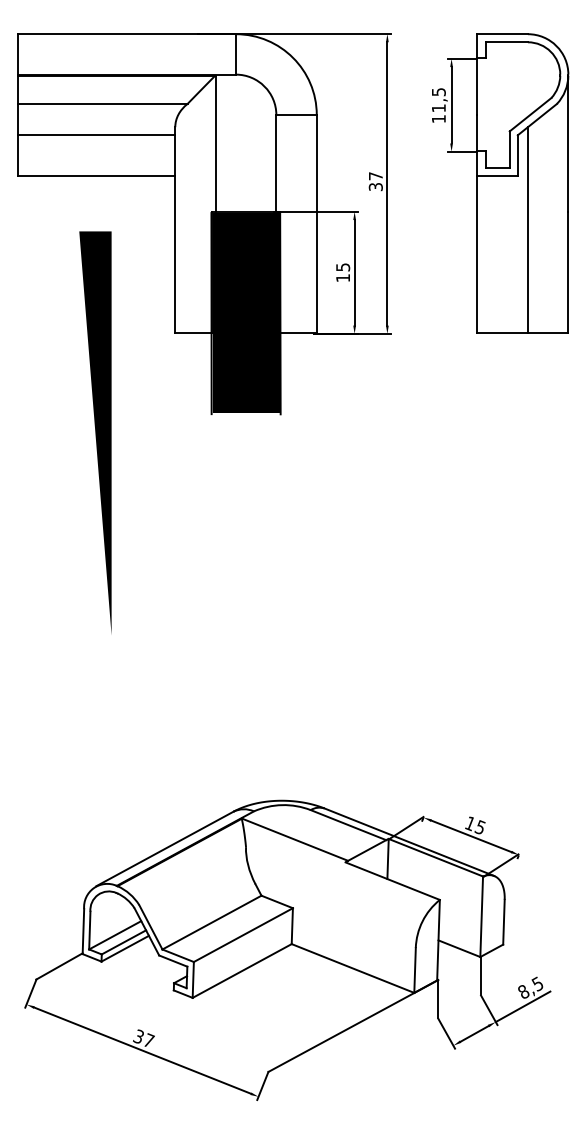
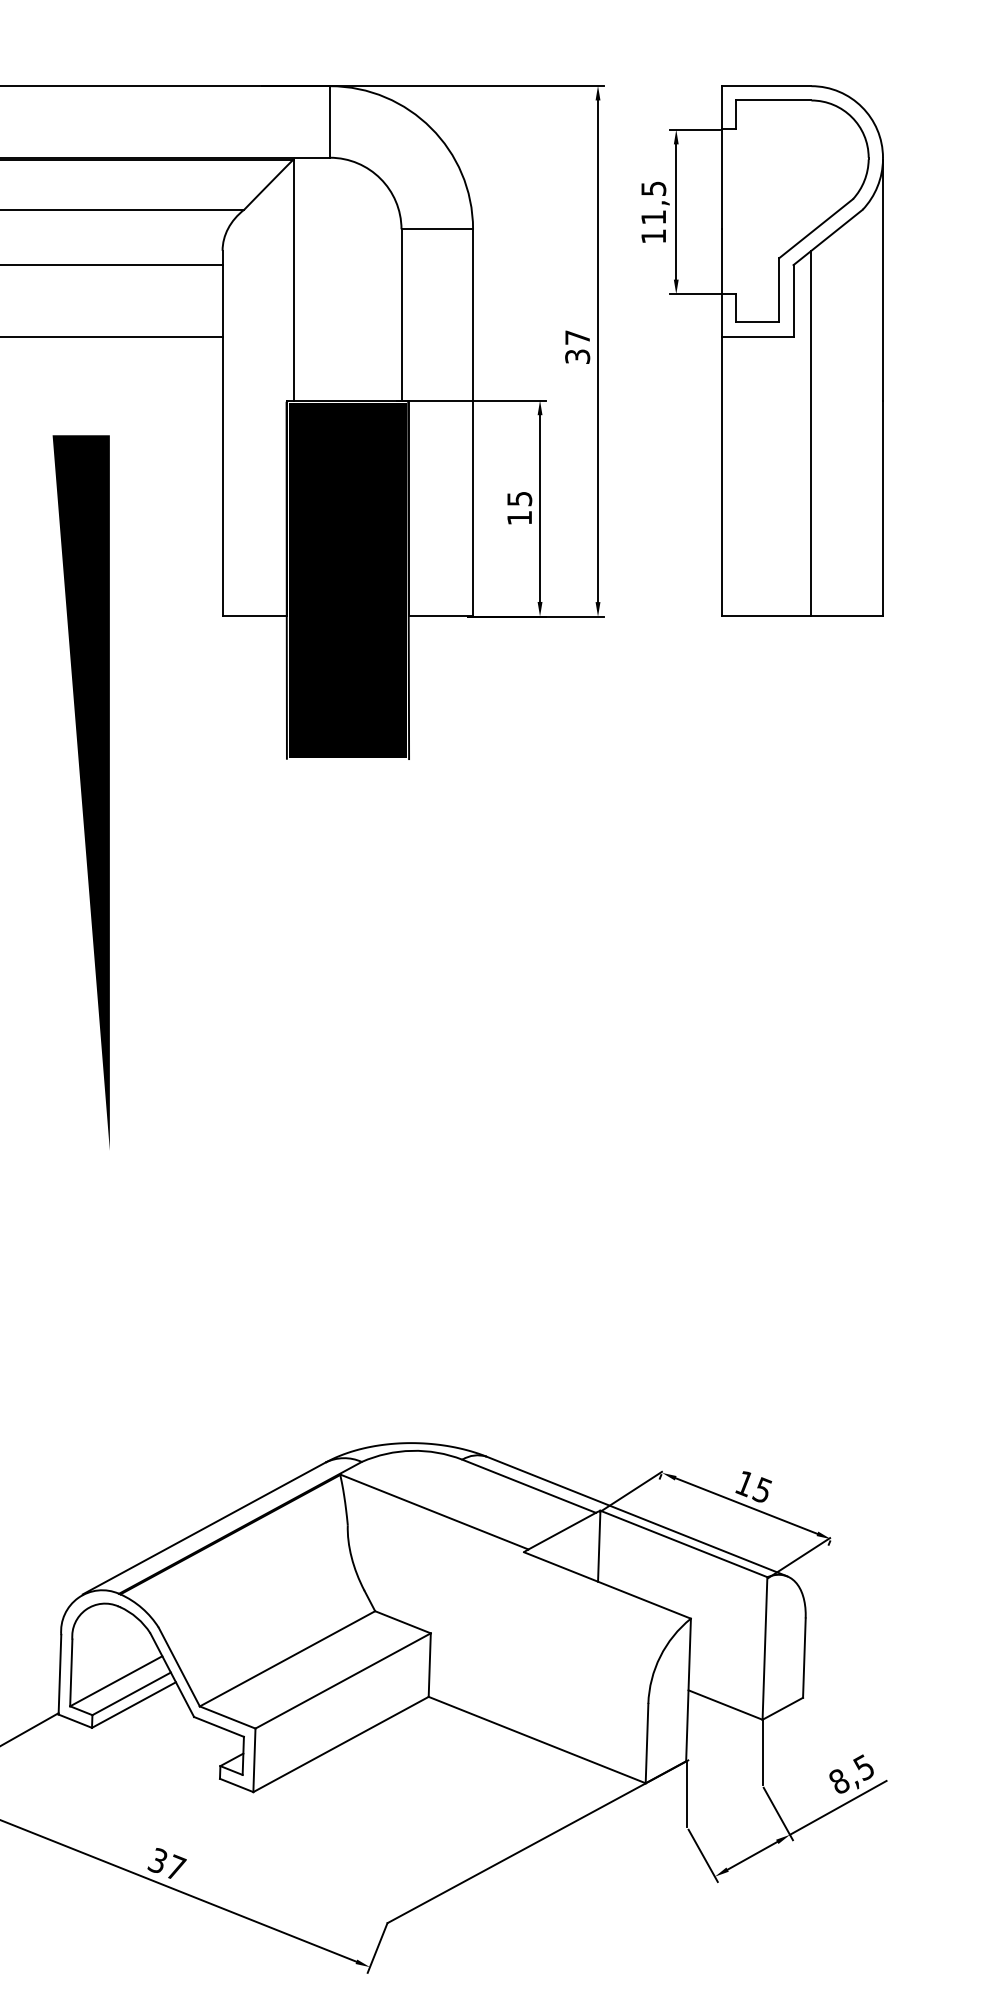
part: (500, 183) -> (762, 350), moved

